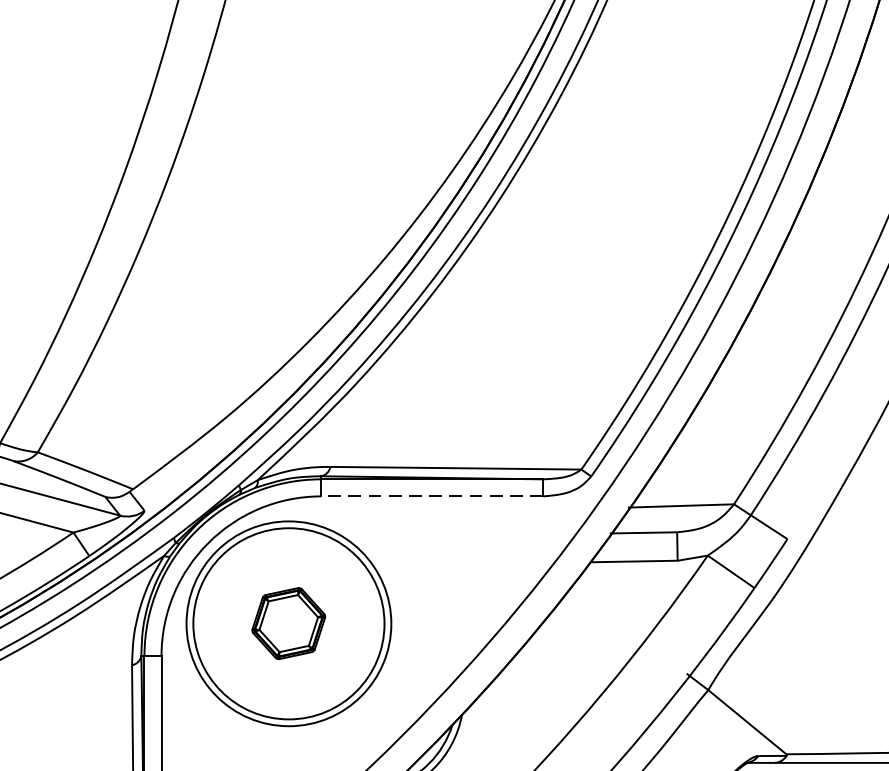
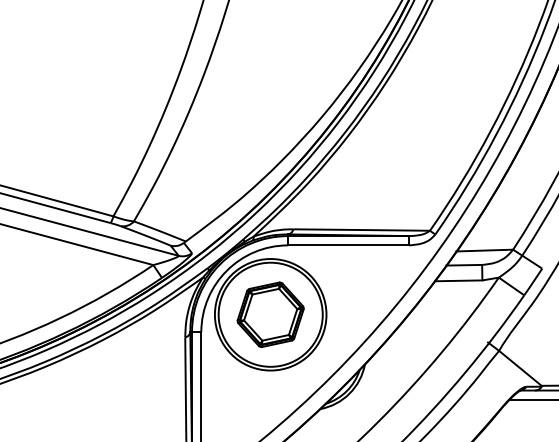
line: (431, 496) -> (348, 245), dashed -> solid
part: (288, 623) -> (270, 314), size x1.67

